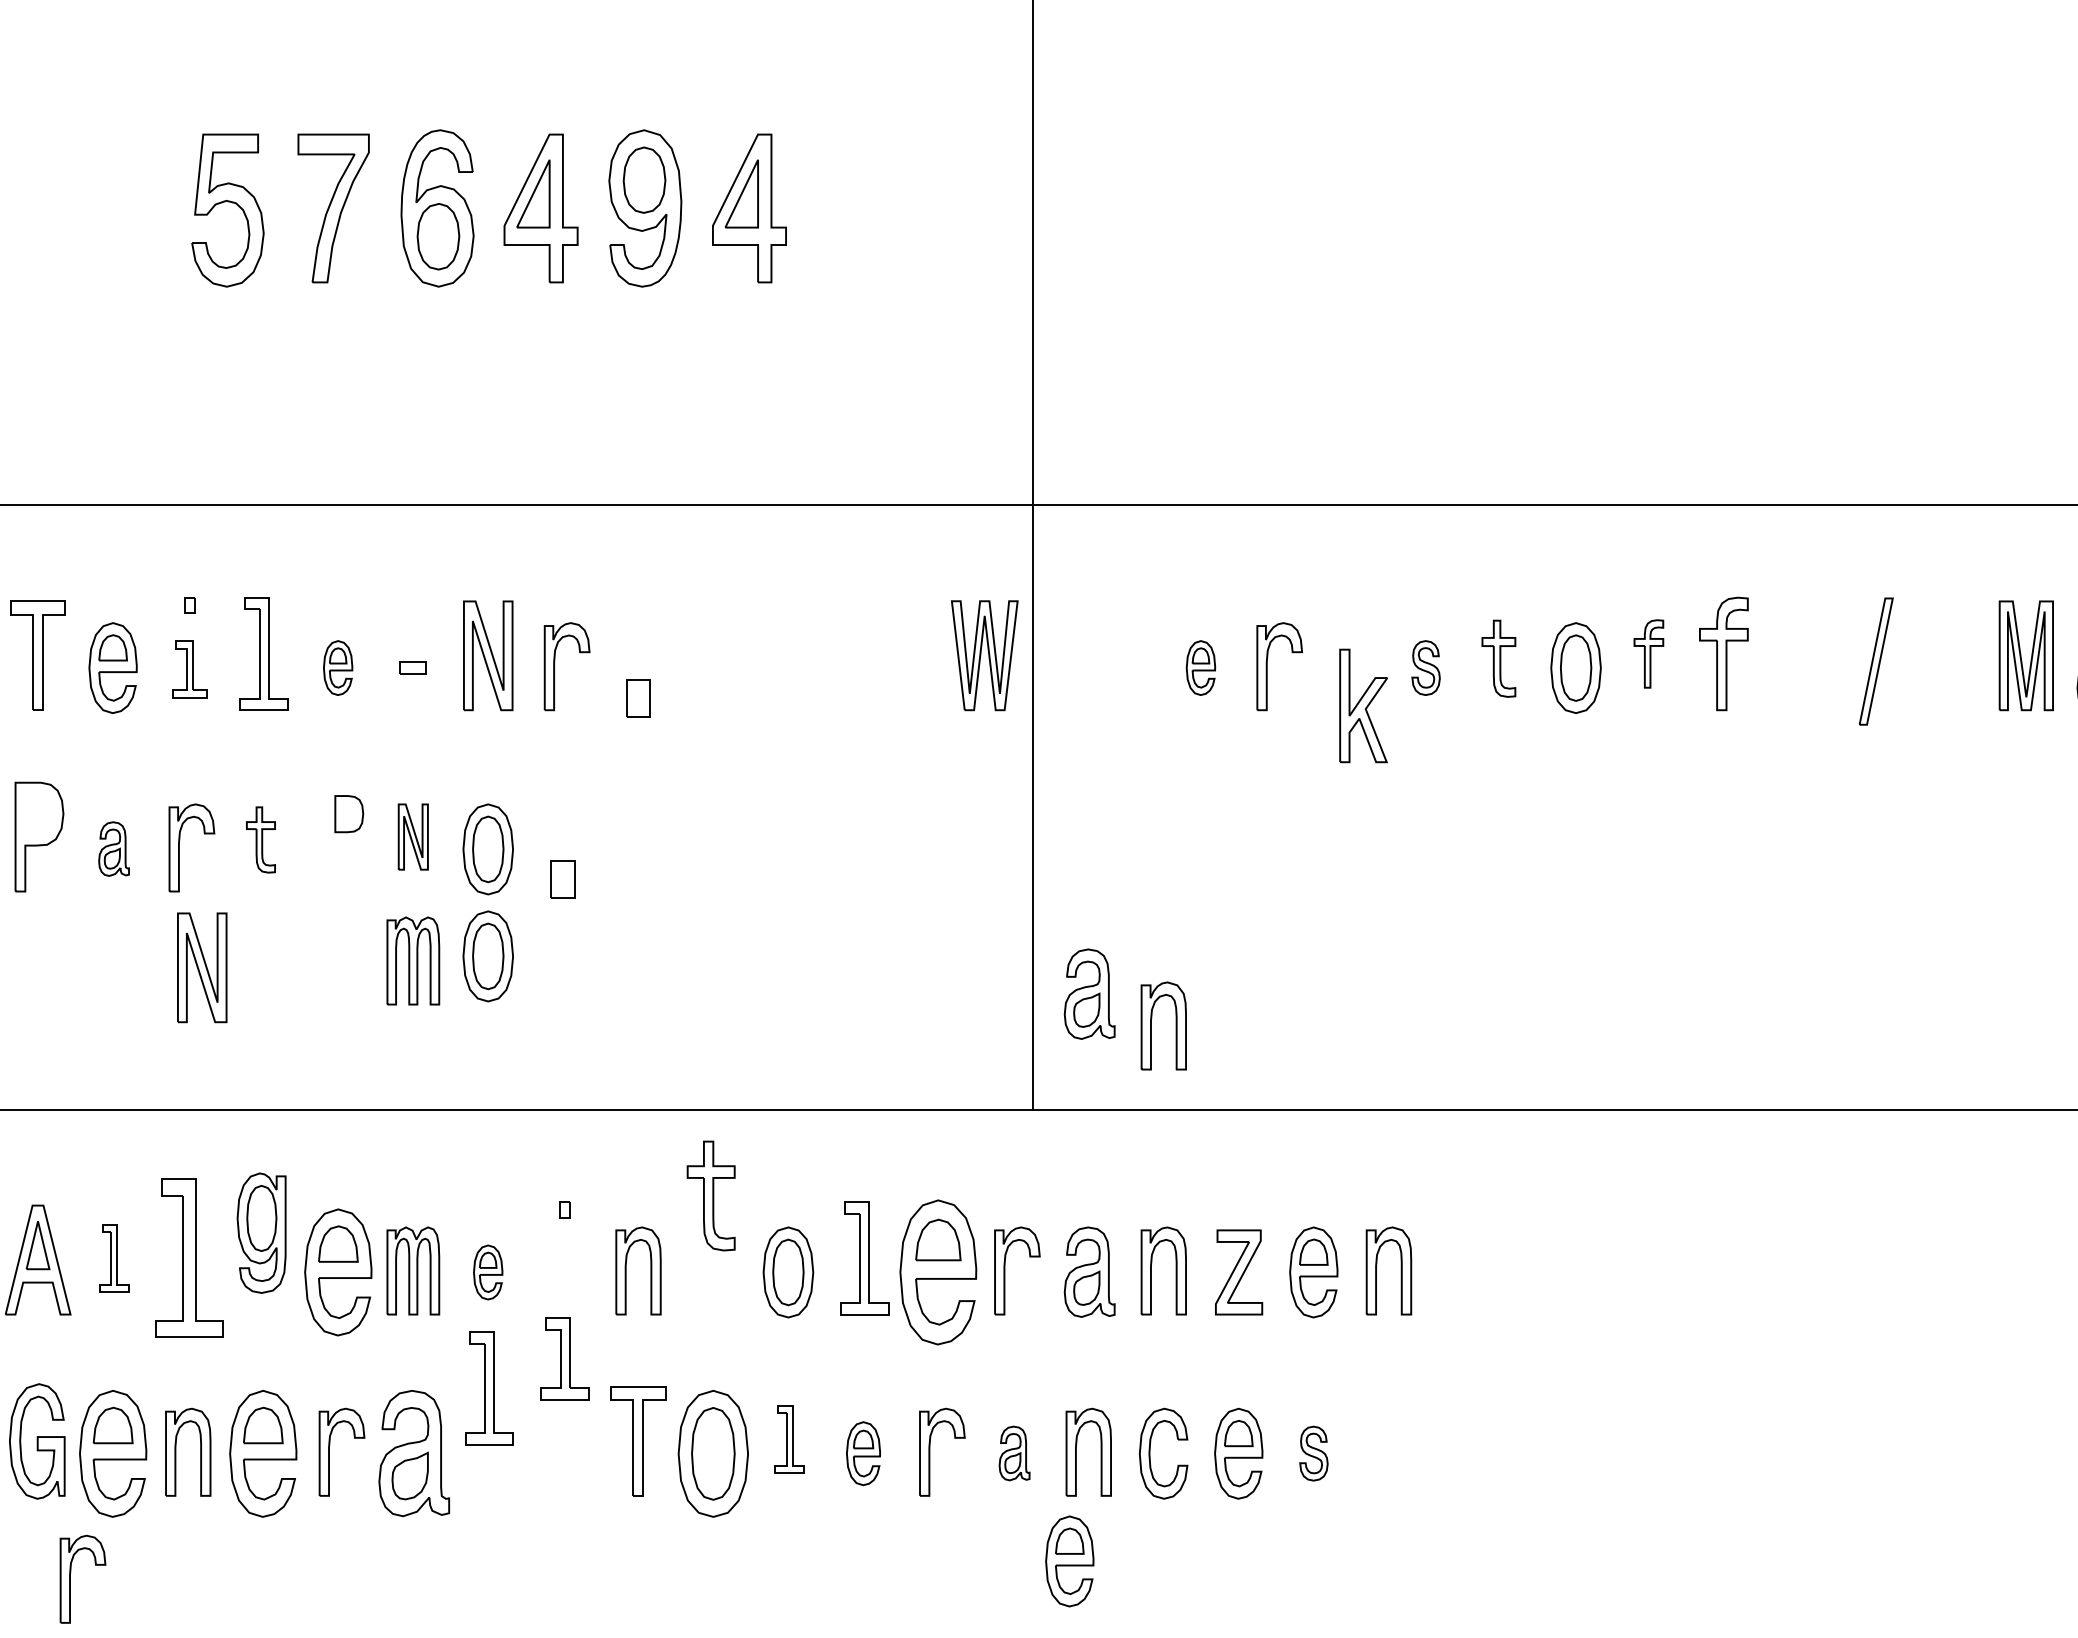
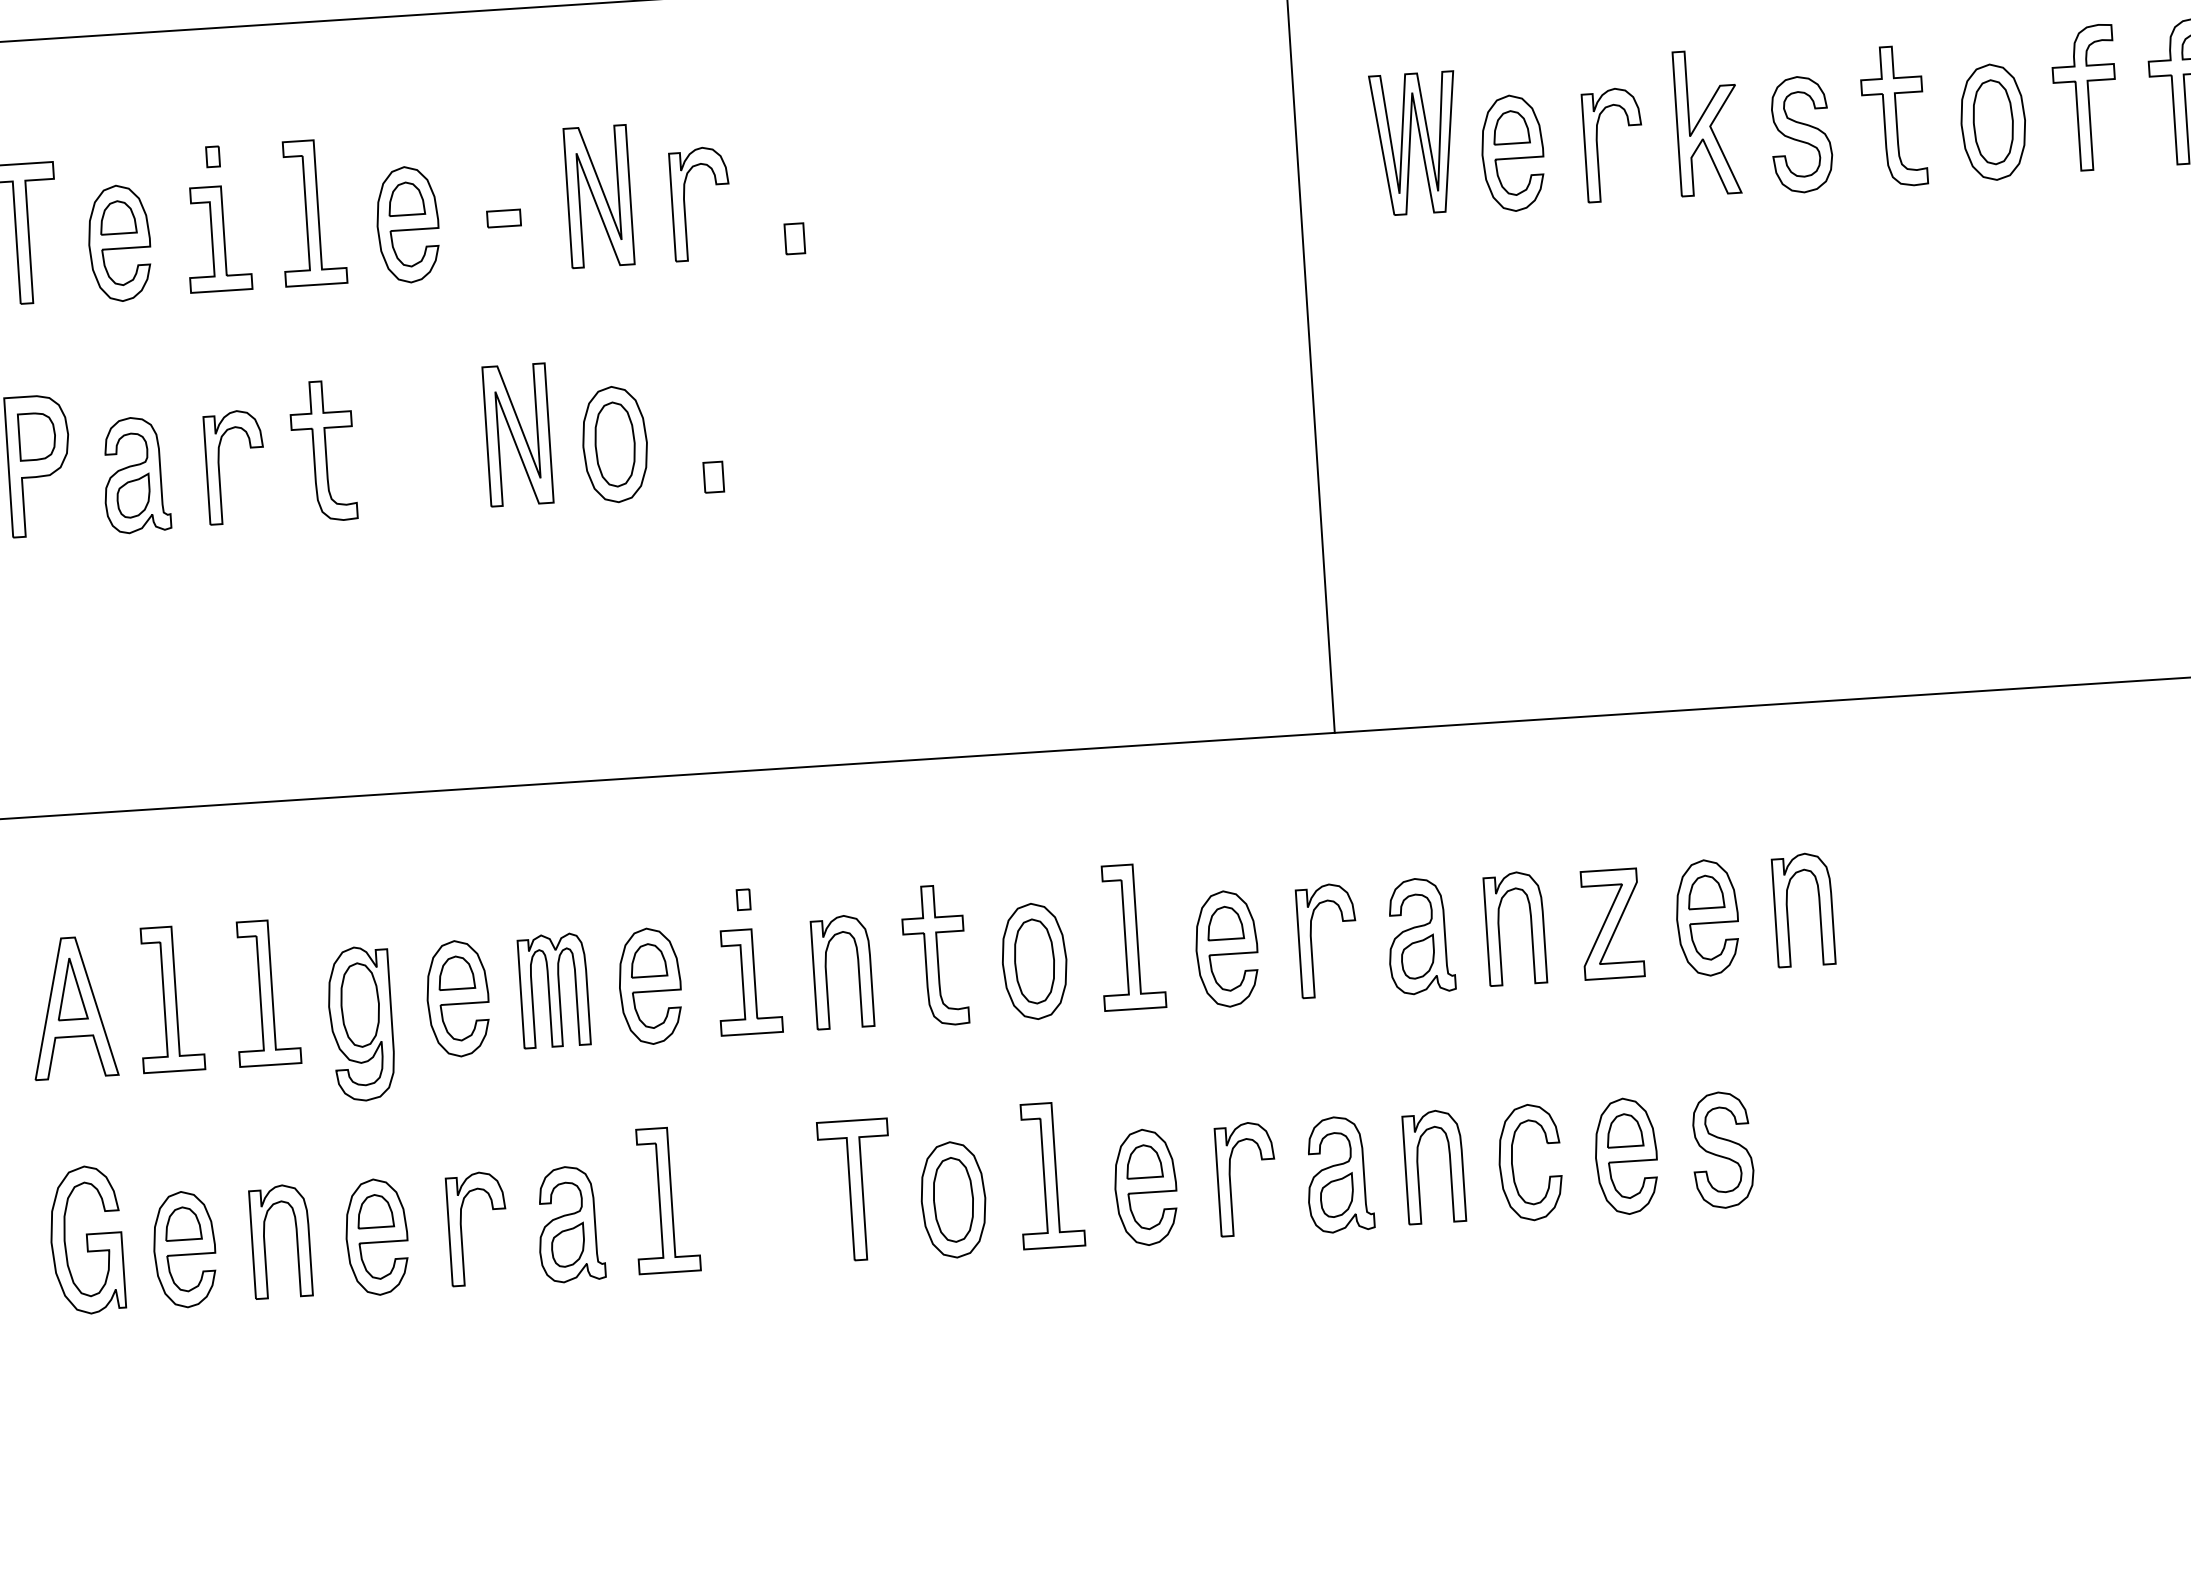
part: (1648, 653) -> (2084, 97), size x1.67
part: (984, 655) -> (1415, 143), moved
part: (1498, 658) -> (1893, 116), size x1.43
part: (337, 667) -> (406, 224), size x1.67
part: (1200, 667) -> (1512, 152), size x1.67
part: (1425, 667) -> (1800, 133), size x1.67
part: (189, 669) -> (217, 238), size x1.43
part: (638, 698) -> (795, 238), size x0.62
part: (1363, 705) -> (1707, 121), moved
part: (349, 814) -> (37, 436), moved
part: (413, 836) -> (518, 434), size x1.67
part: (260, 839) -> (322, 450), size x1.67
part: (113, 848) -> (135, 474), size x1.67
part: (563, 879) -> (713, 476), size x0.62
part: (487, 956) -> (623, 581), removed
part: (413, 960) -> (528, 592), removed
part: (202, 967) -> (258, 619), removed
part: (1089, 993) -> (1397, 579), removed
part: (1151, 1025) -> (1479, 615), removed
part: (710, 1195) -> (933, 955), moved
part: (261, 1232) -> (360, 1023), moved
part: (113, 1258) -> (169, 999), size x1.67
part: (188, 1258) -> (265, 993), size x0.71
part: (337, 1272) -> (457, 998), size x0.71
part: (487, 1272) -> (649, 986), size x1.67
part: (938, 1272) -> (1226, 949), size x0.62
part: (564, 1358) -> (747, 981), moved
part: (489, 1388) -> (665, 1200), moved
part: (789, 1439) -> (1049, 1175), size x1.67
part: (112, 1453) -> (183, 1249), size x0.71
part: (262, 1453) -> (376, 1236), size x0.71
part: (414, 1453) -> (570, 1224), size x0.71
part: (713, 1453) -> (953, 1199), size x0.71
part: (863, 1453) -> (1145, 1187), size x1.43
part: (1014, 1453) -> (1339, 1174), size x1.67
part: (1313, 1453) -> (1722, 1149), size x1.67
part: (1069, 1561) -> (1418, 1308), removed
part: (70, 1578) -> (140, 1412), removed

